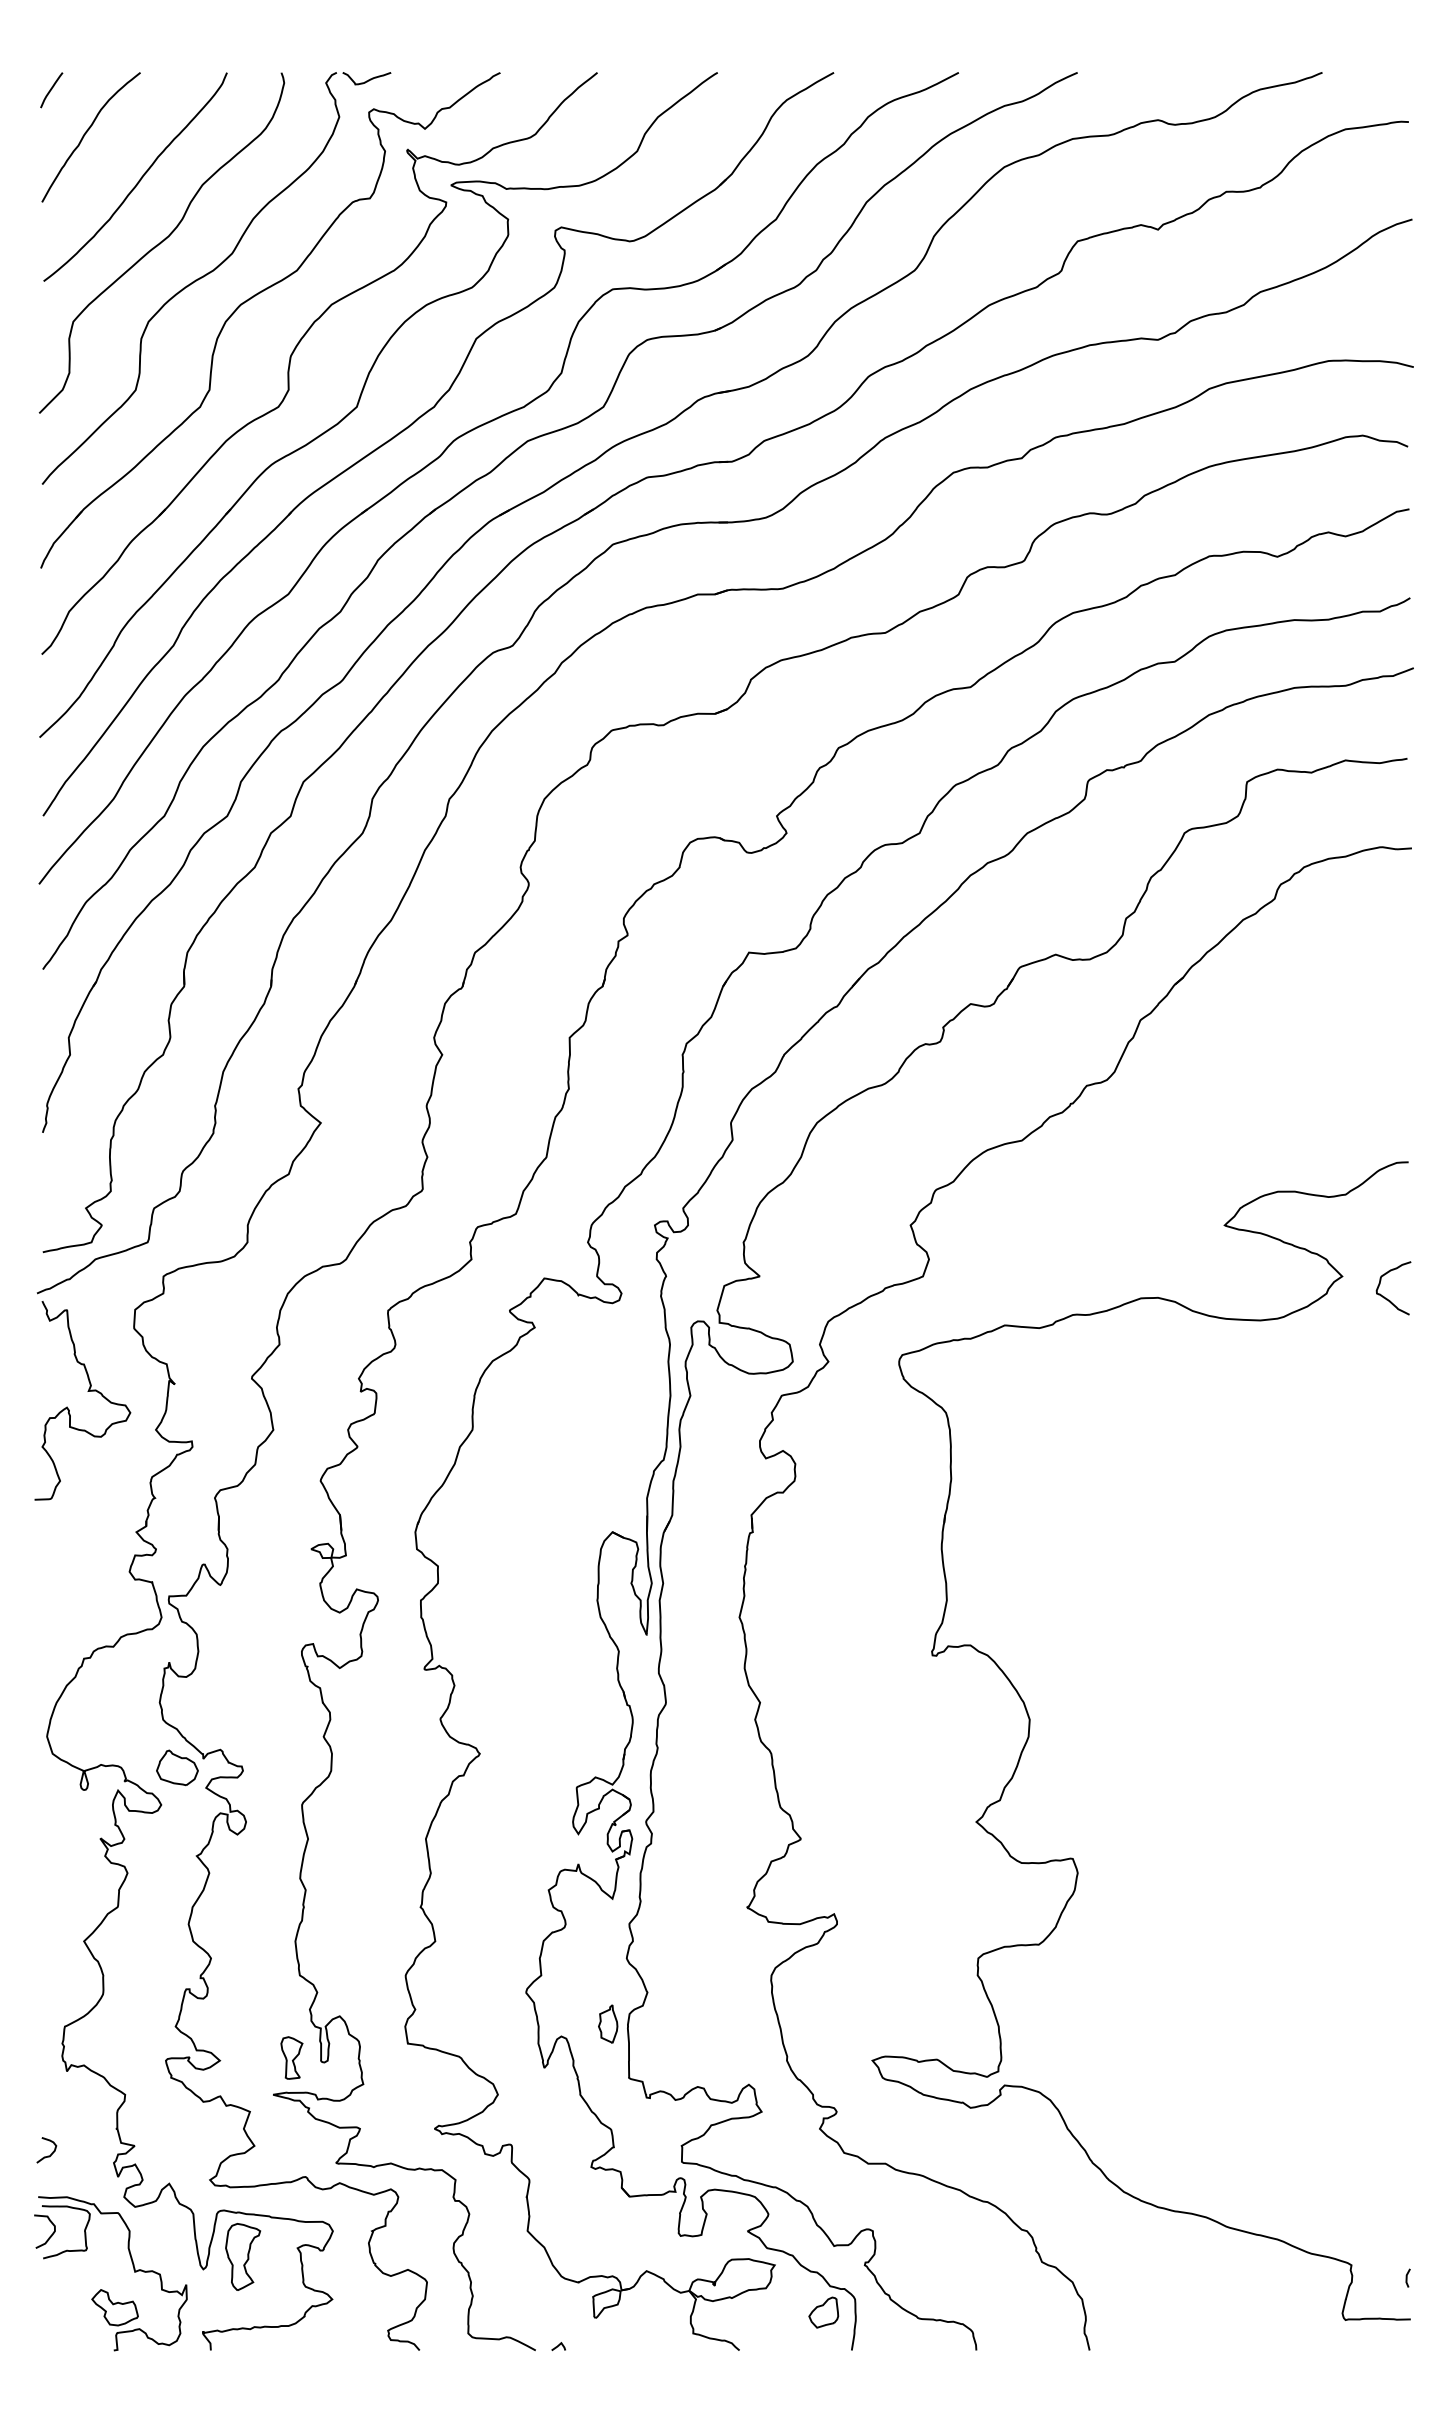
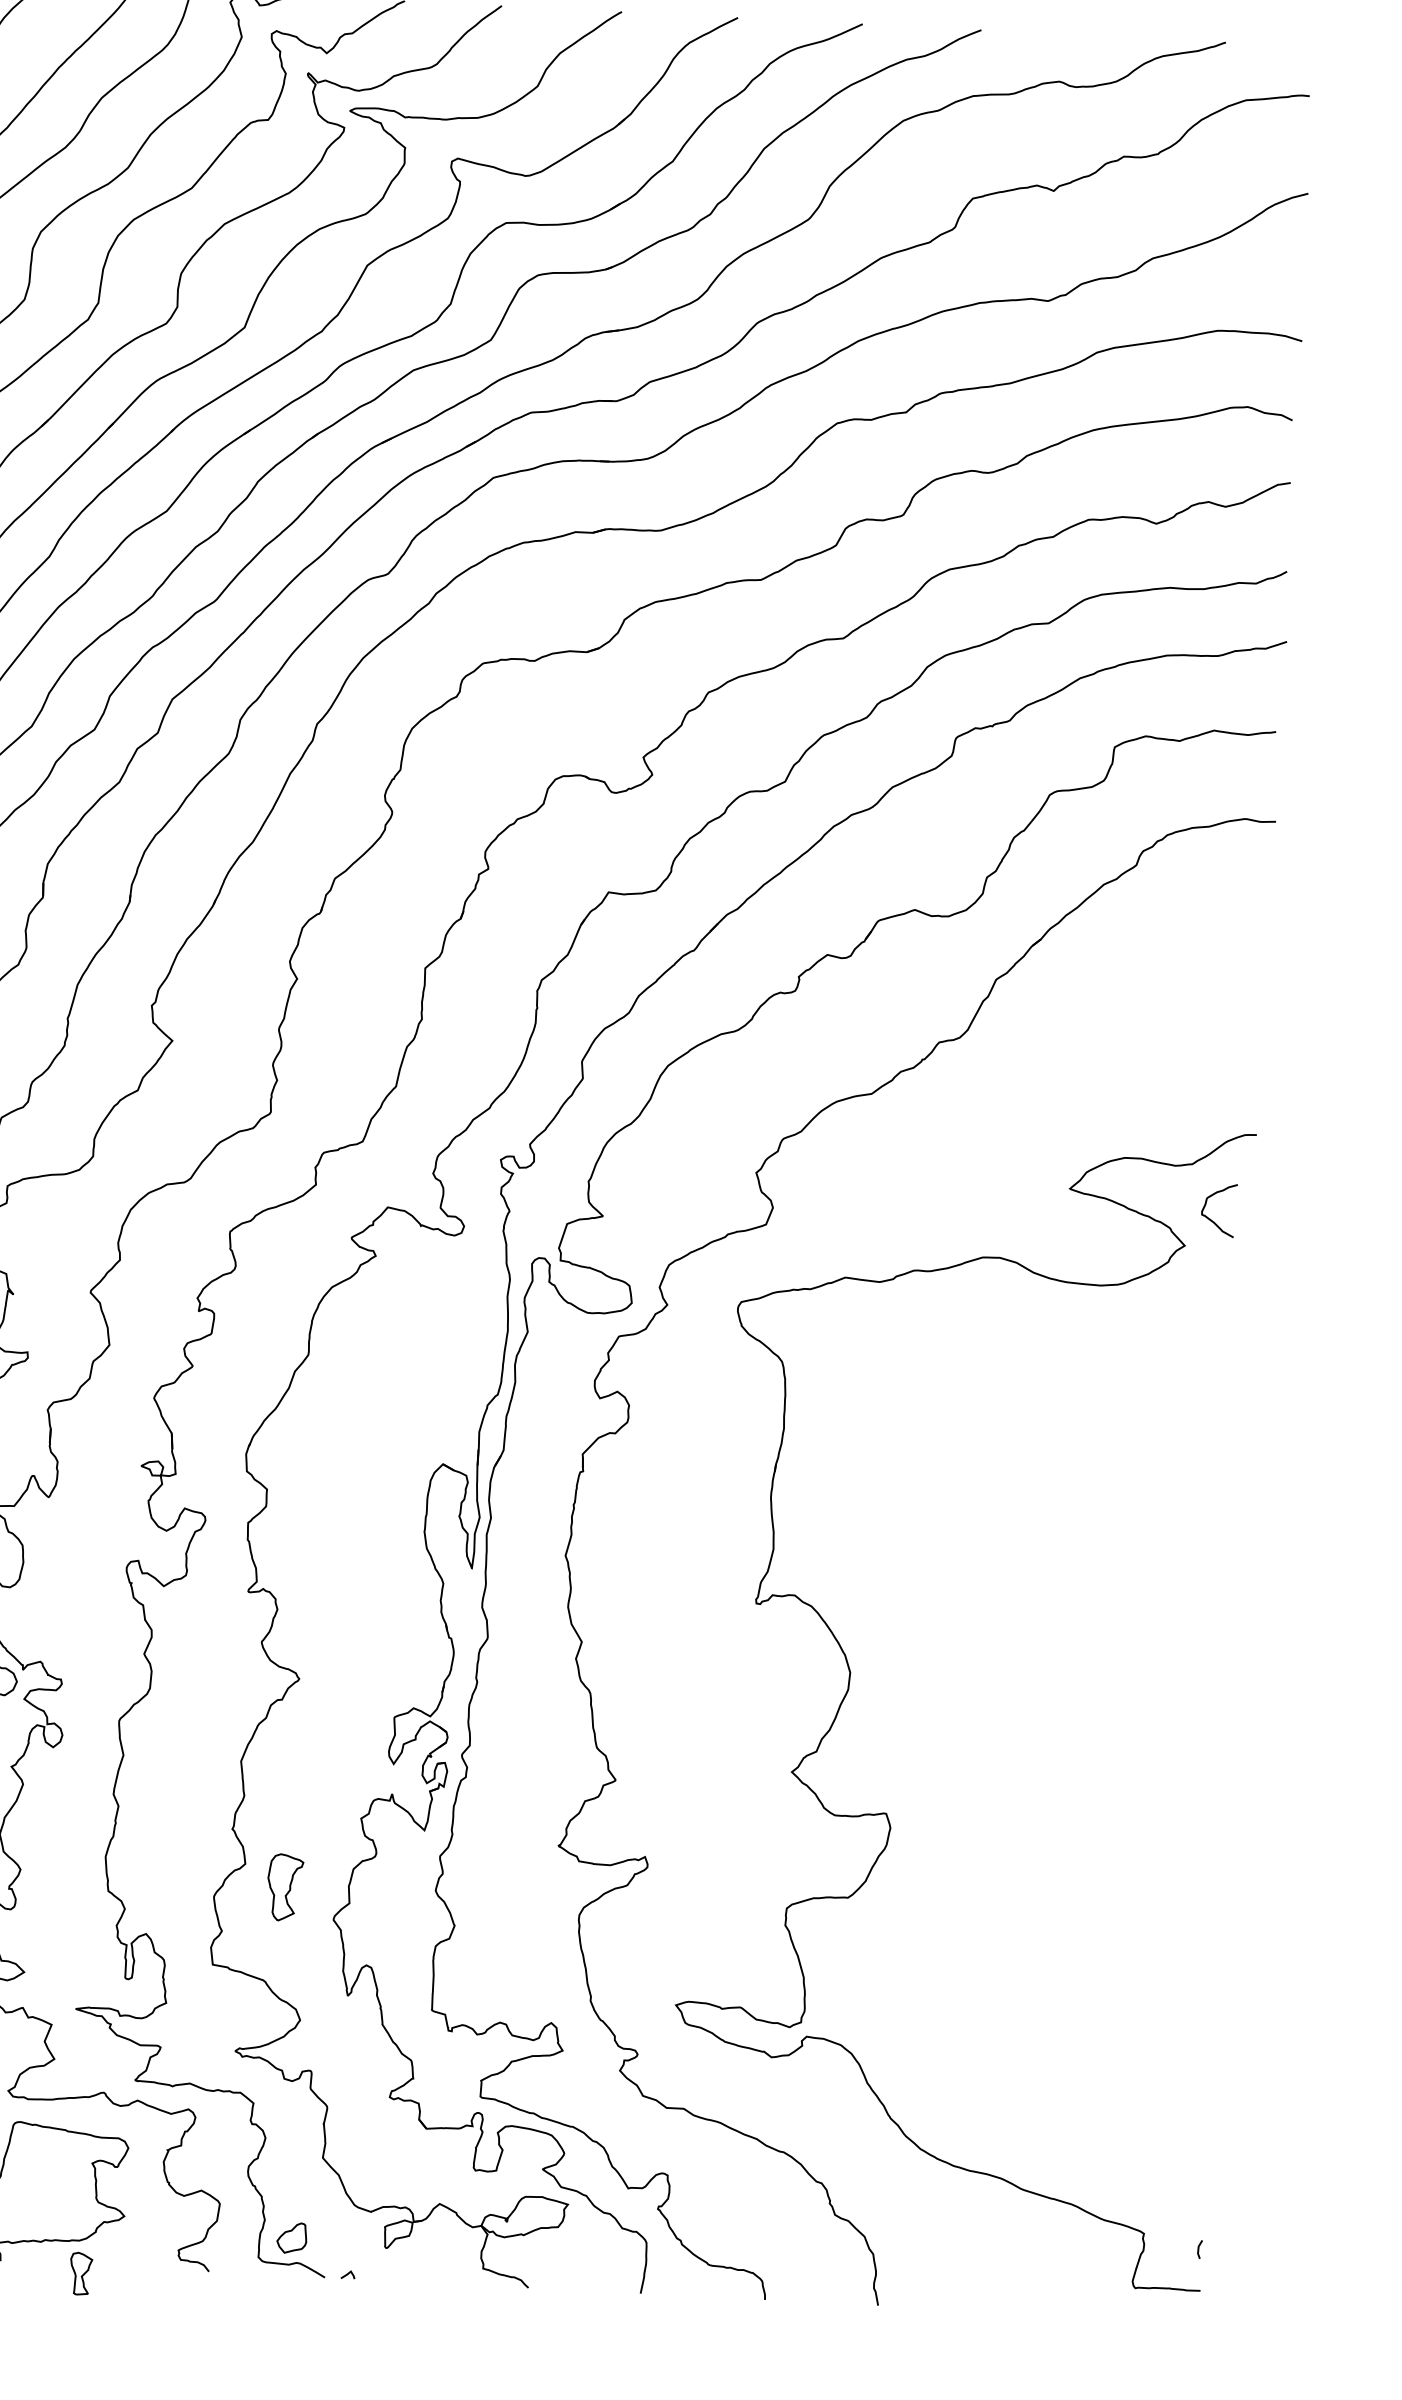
curve: (1386, 1297) -> (1211, 1219), moved
part: (608, 2023) -> (414, 1954), removed
part: (291, 2057) -> (80, 2273), moved
part: (243, 2256) -> (285, 1887), moved
part: (823, 2312) -> (291, 2237), moved

